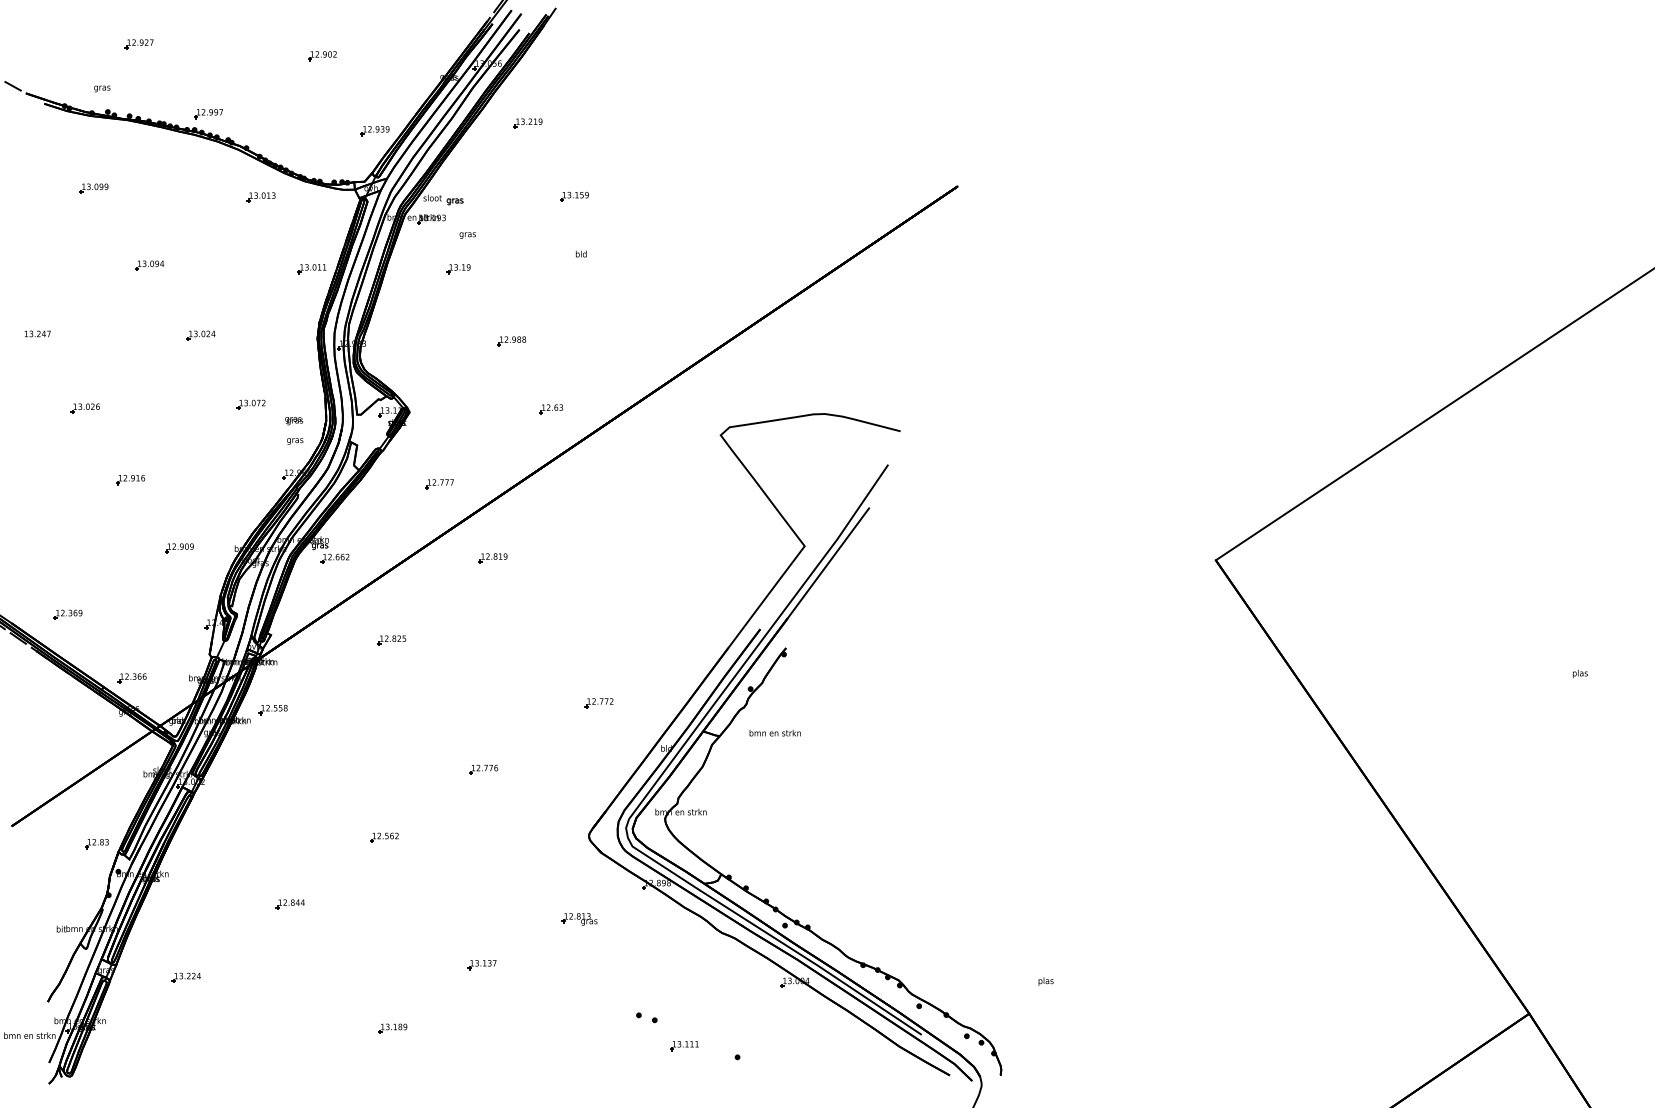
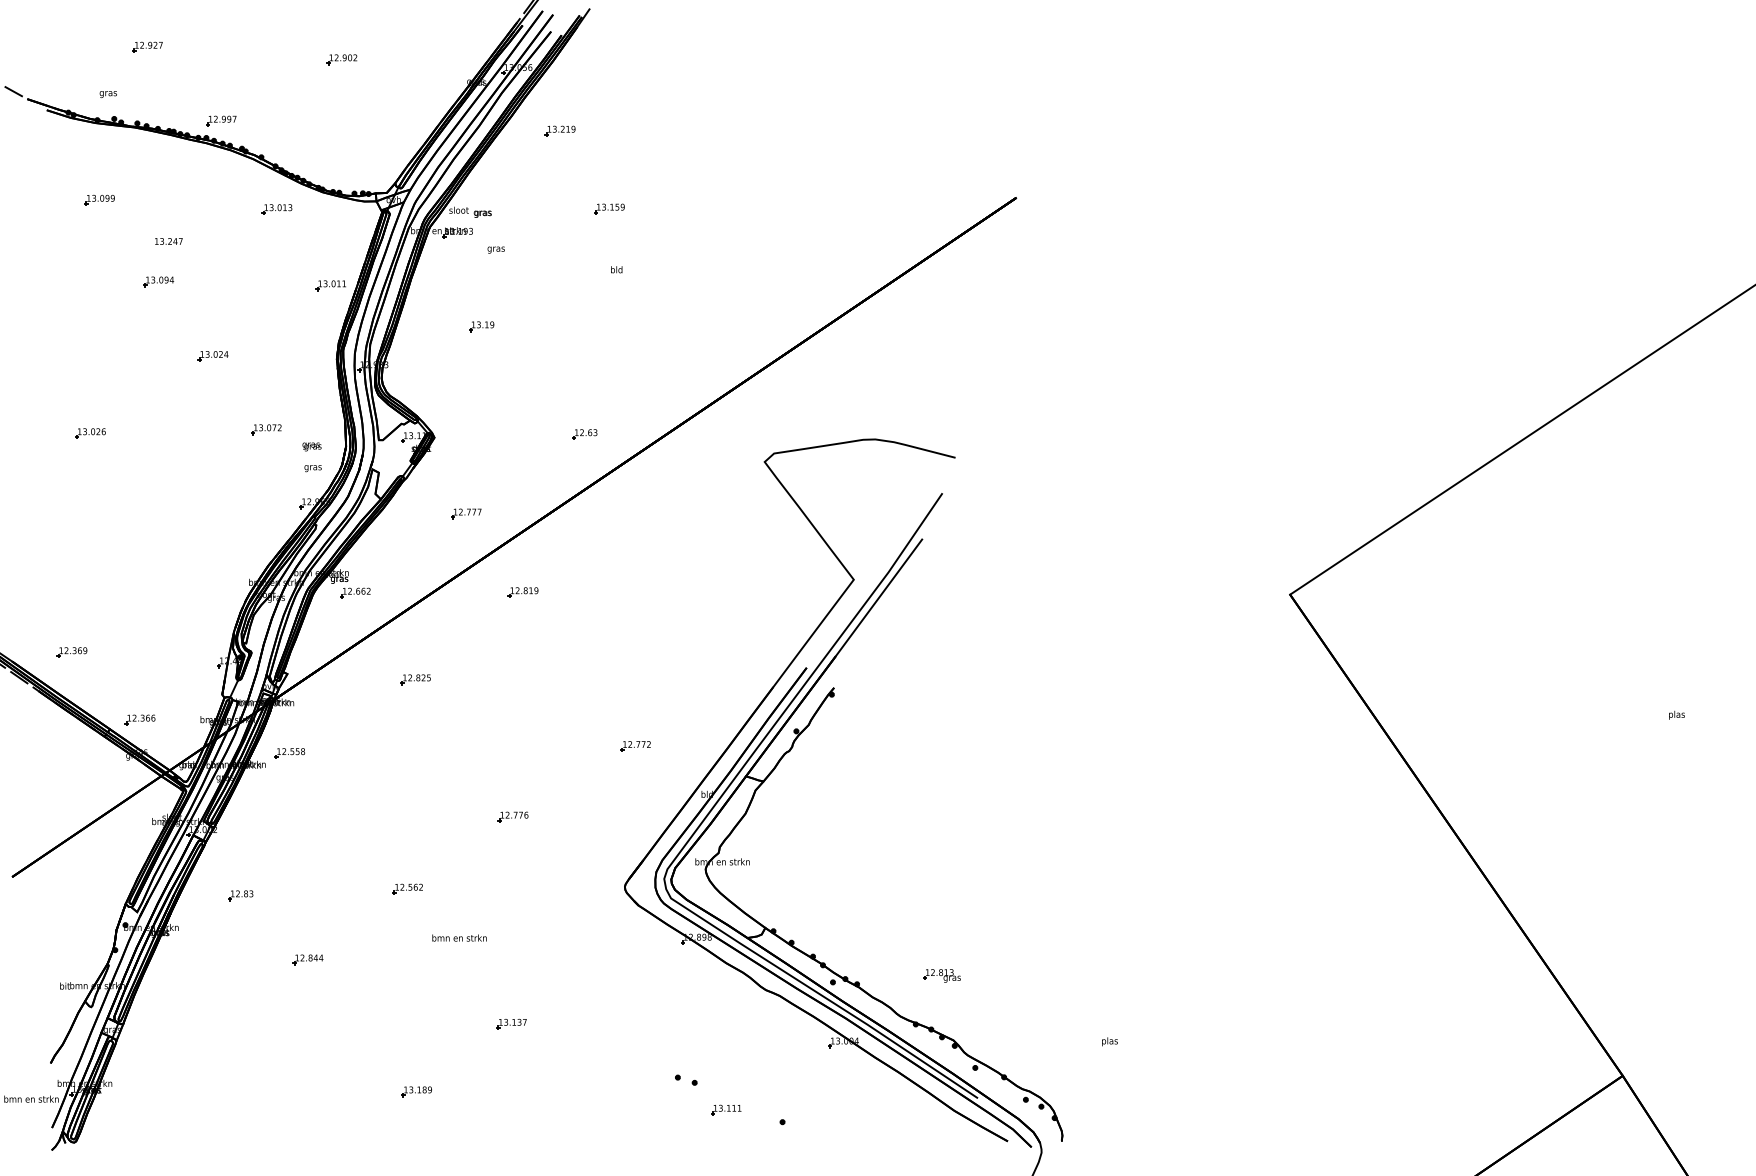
part: (374, 130) -> (397, 138), removed
part: (458, 268) -> (481, 326), moved
text: (37, 333) -> (168, 241), moved
part: (511, 341) -> (542, 362), removed
part: (130, 480) -> (138, 509), removed
part: (178, 547) -> (189, 581), removed
text: (775, 732) -> (459, 937), moved
part: (96, 843) -> (240, 895), moved
part: (579, 919) -> (941, 975), moved
part: (186, 977) -> (197, 1037), removed

